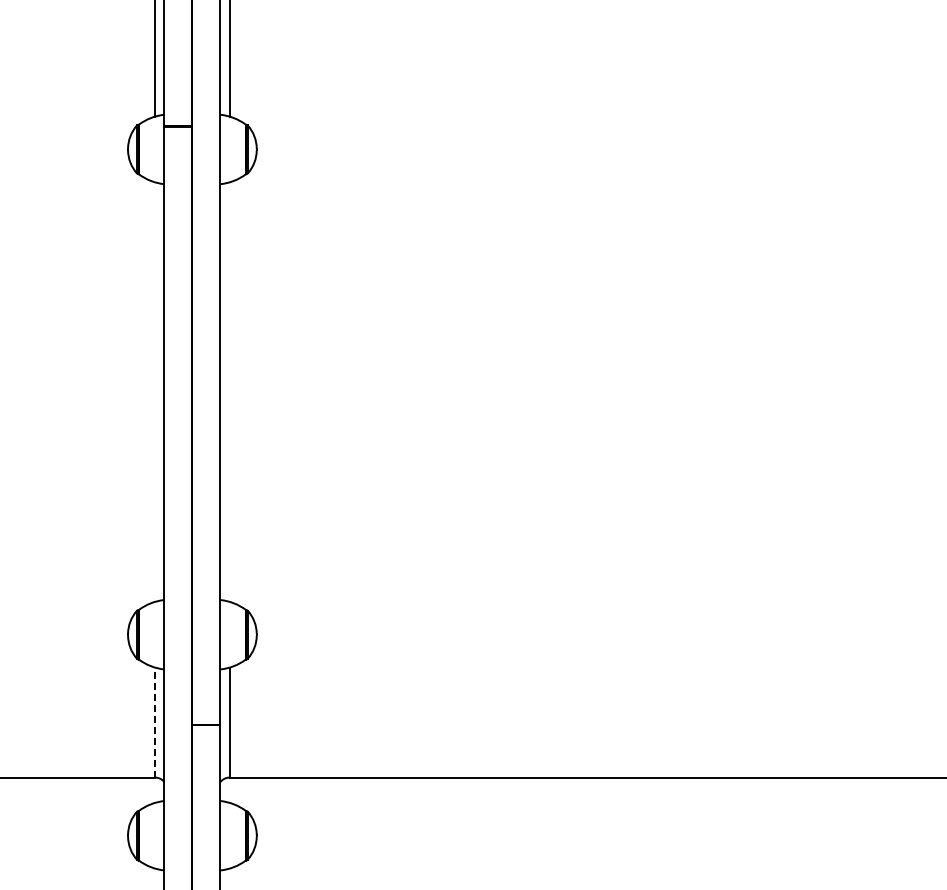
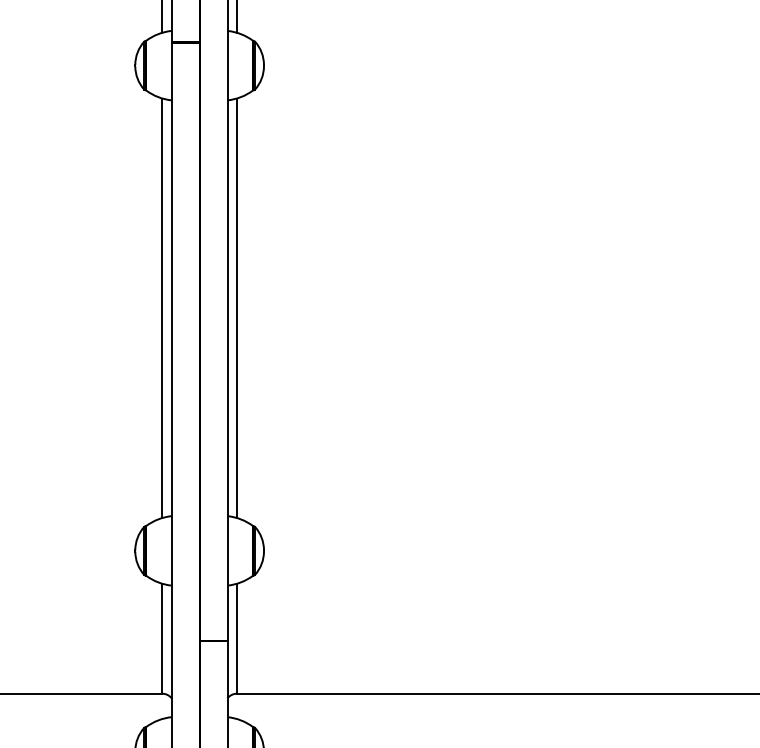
line: (155, 391) -> (162, 307), added
line: (229, 391) -> (236, 307), added
line: (155, 722) -> (162, 638), dashed -> solid

